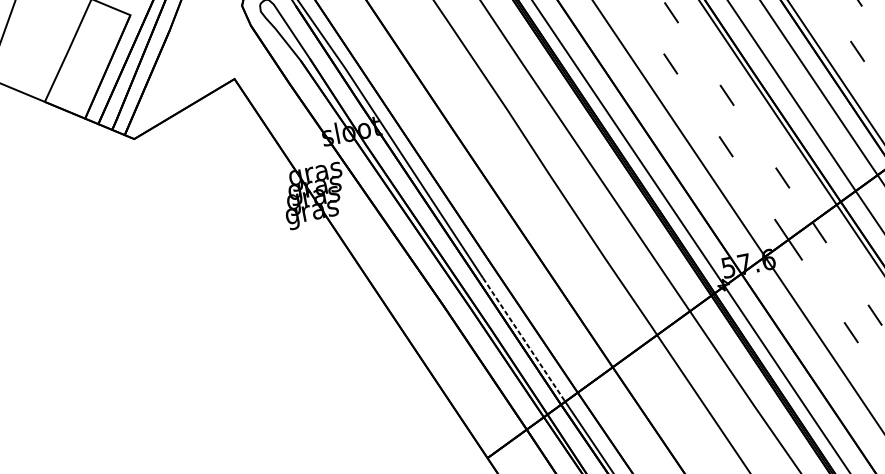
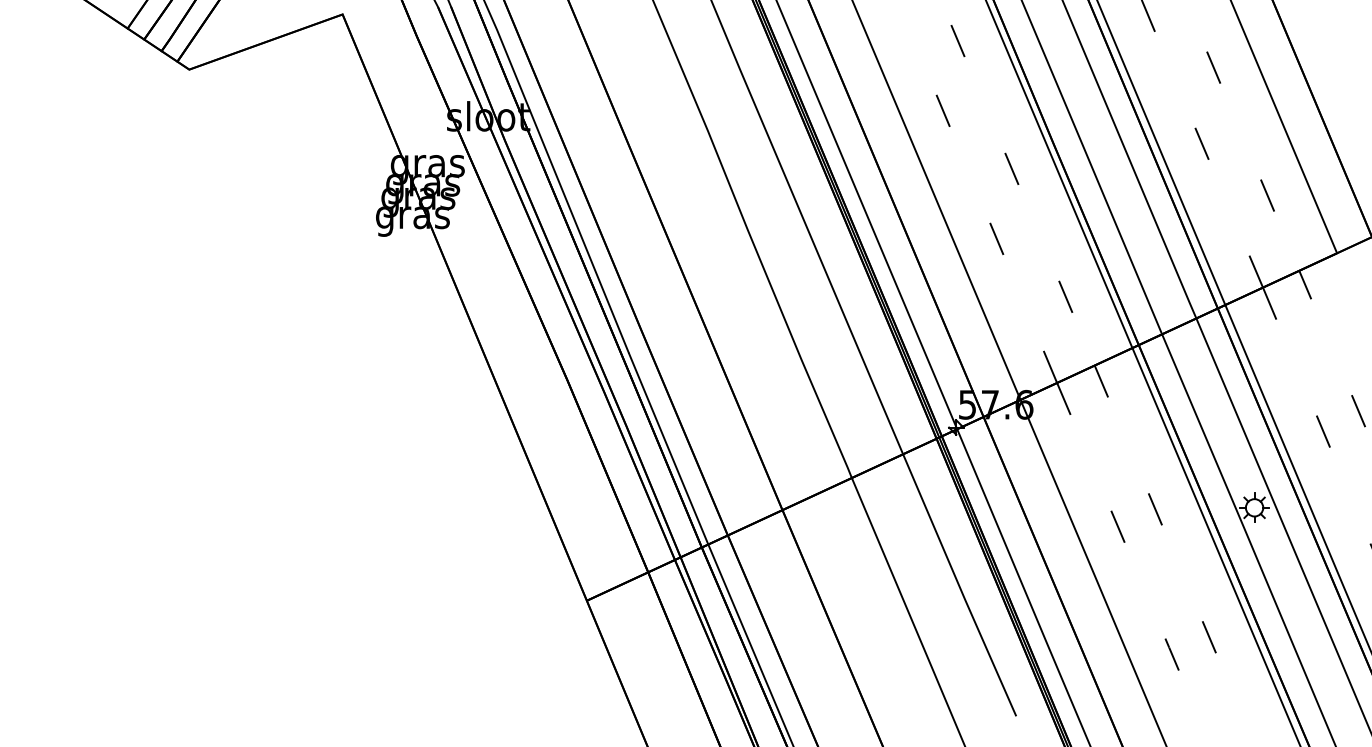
line: (524, 340) -> (668, 449), dashed -> solid

